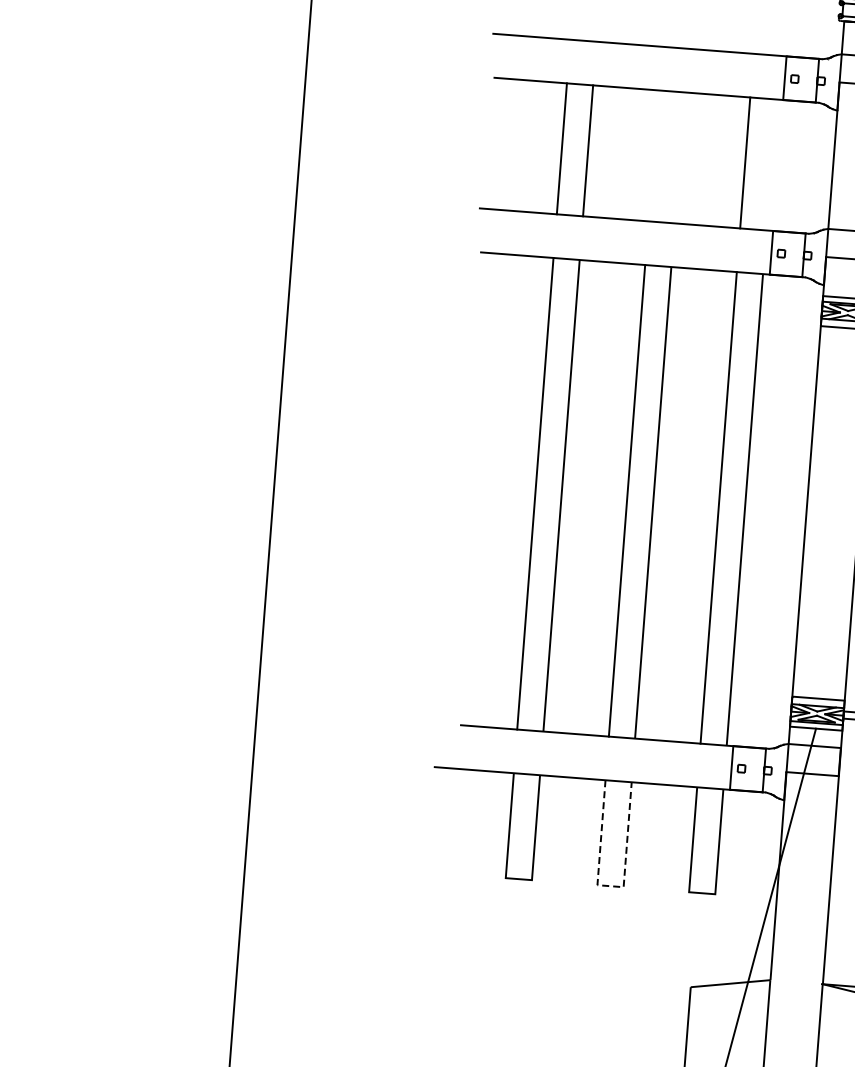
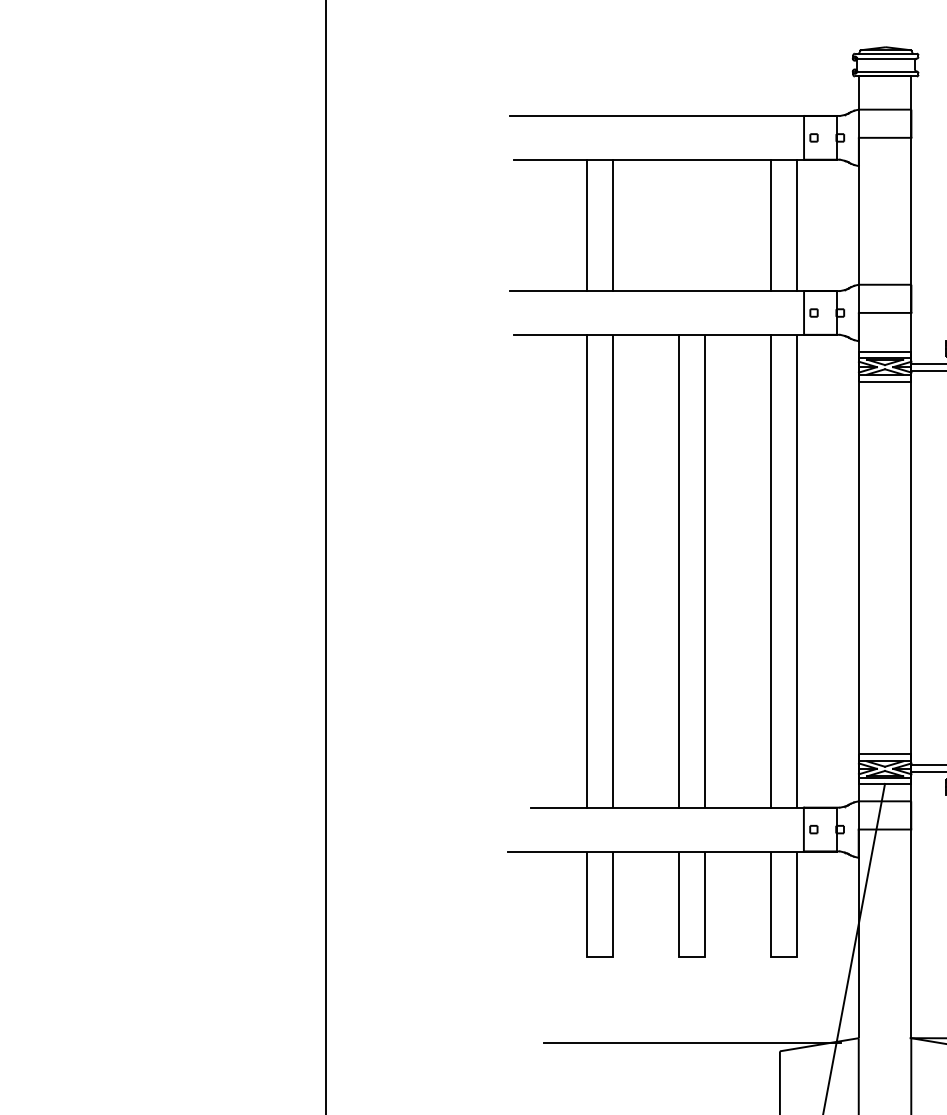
line: (771, 164) -> (797, 224), added
line: (610, 885) -> (692, 956), dashed -> solid
line: (604, 971) -> (692, 1042), added

